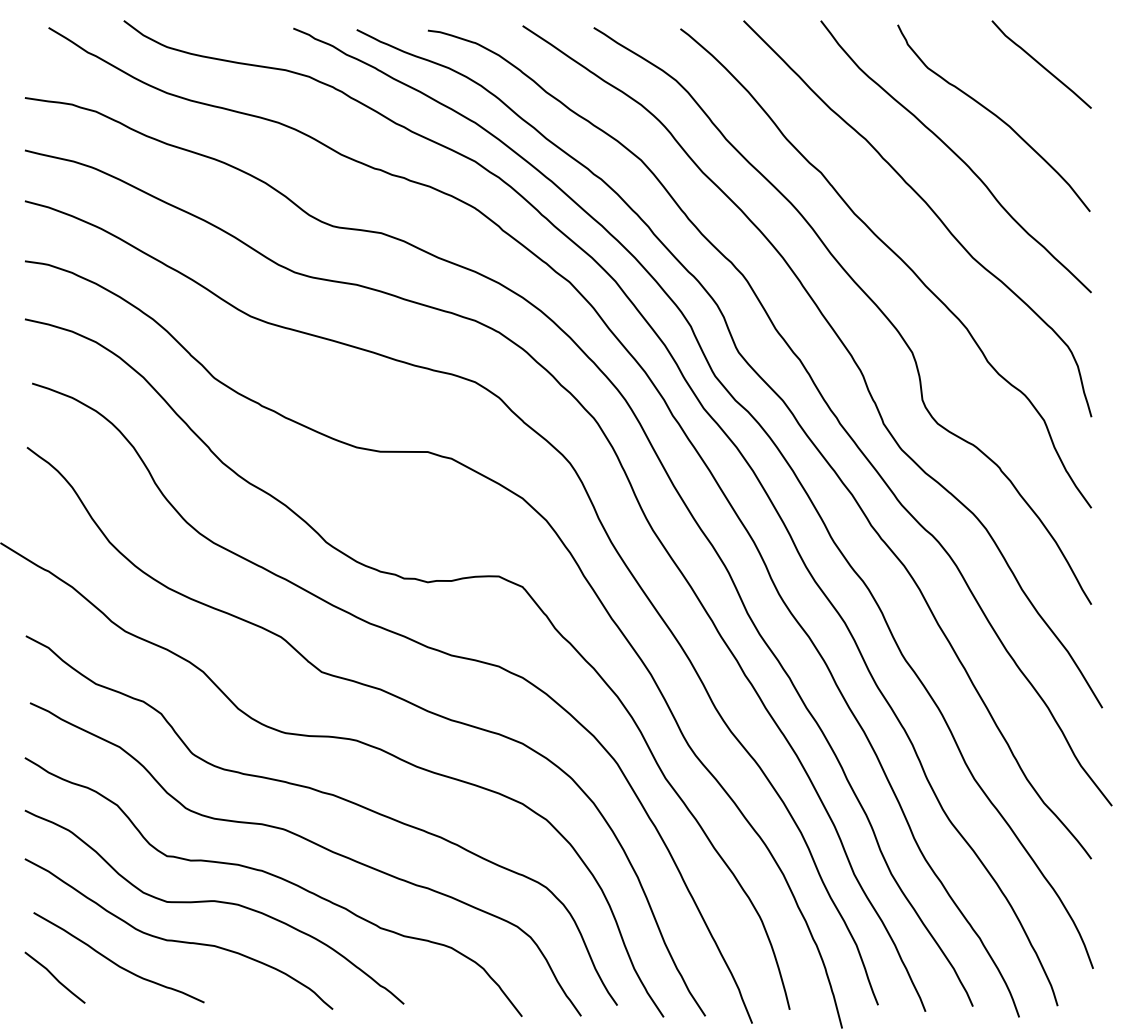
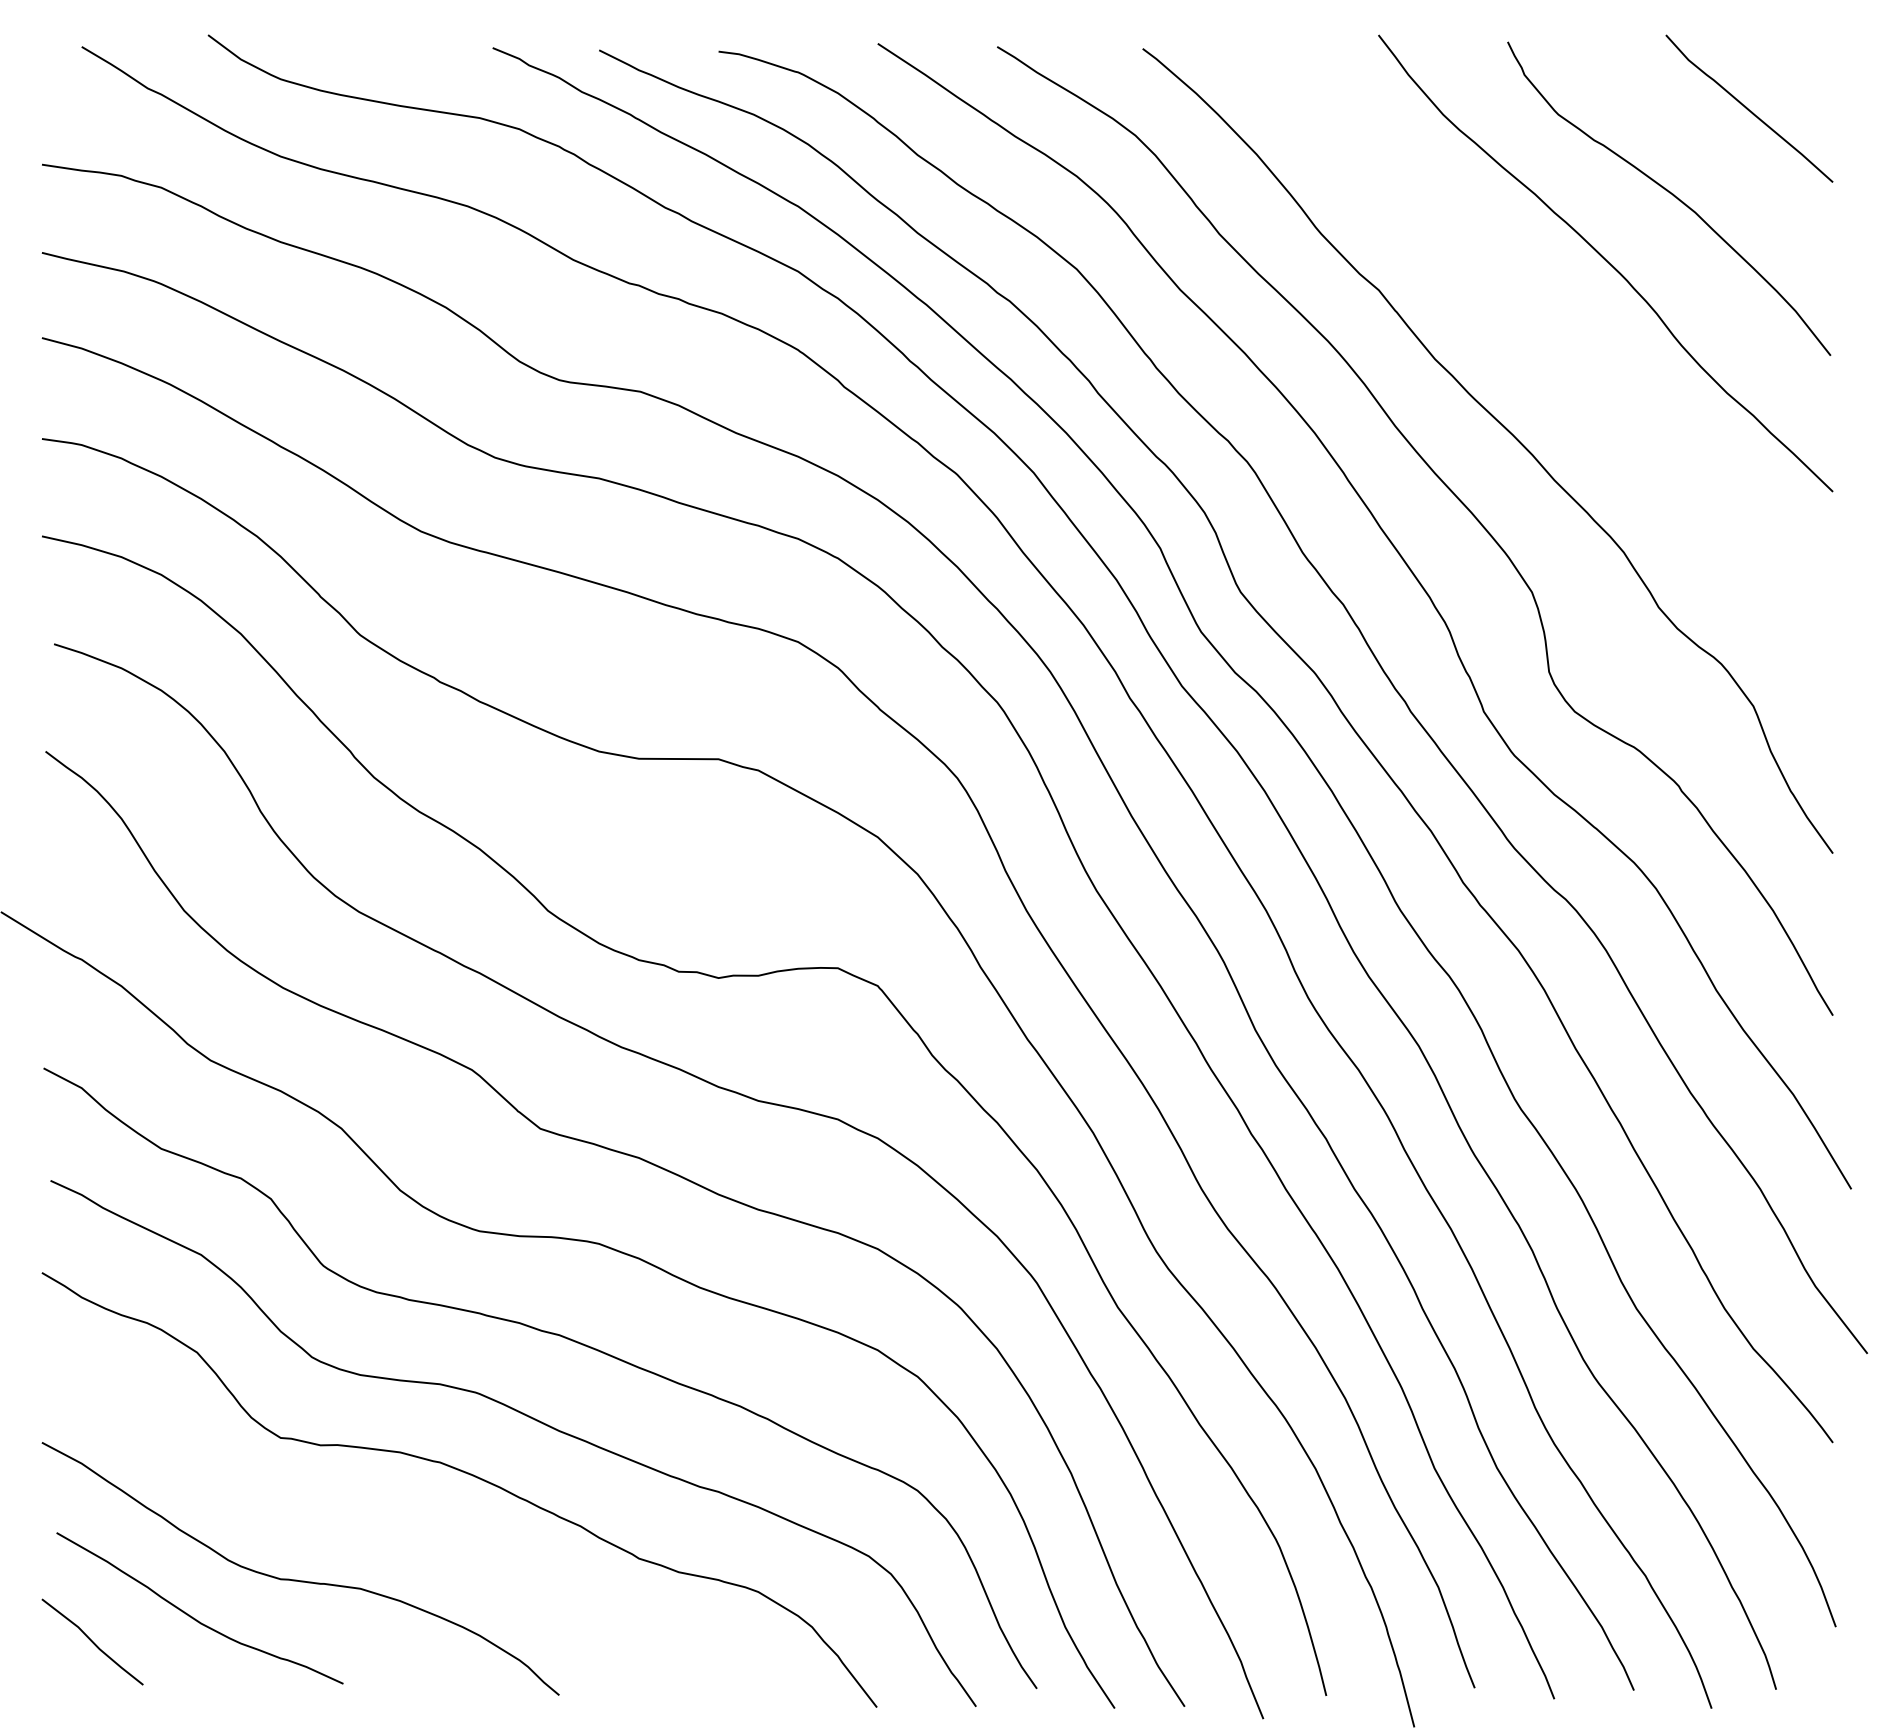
curve: (928, 207) -> (1559, 348), removed
curve: (215, 902) -> (361, 1515), removed

